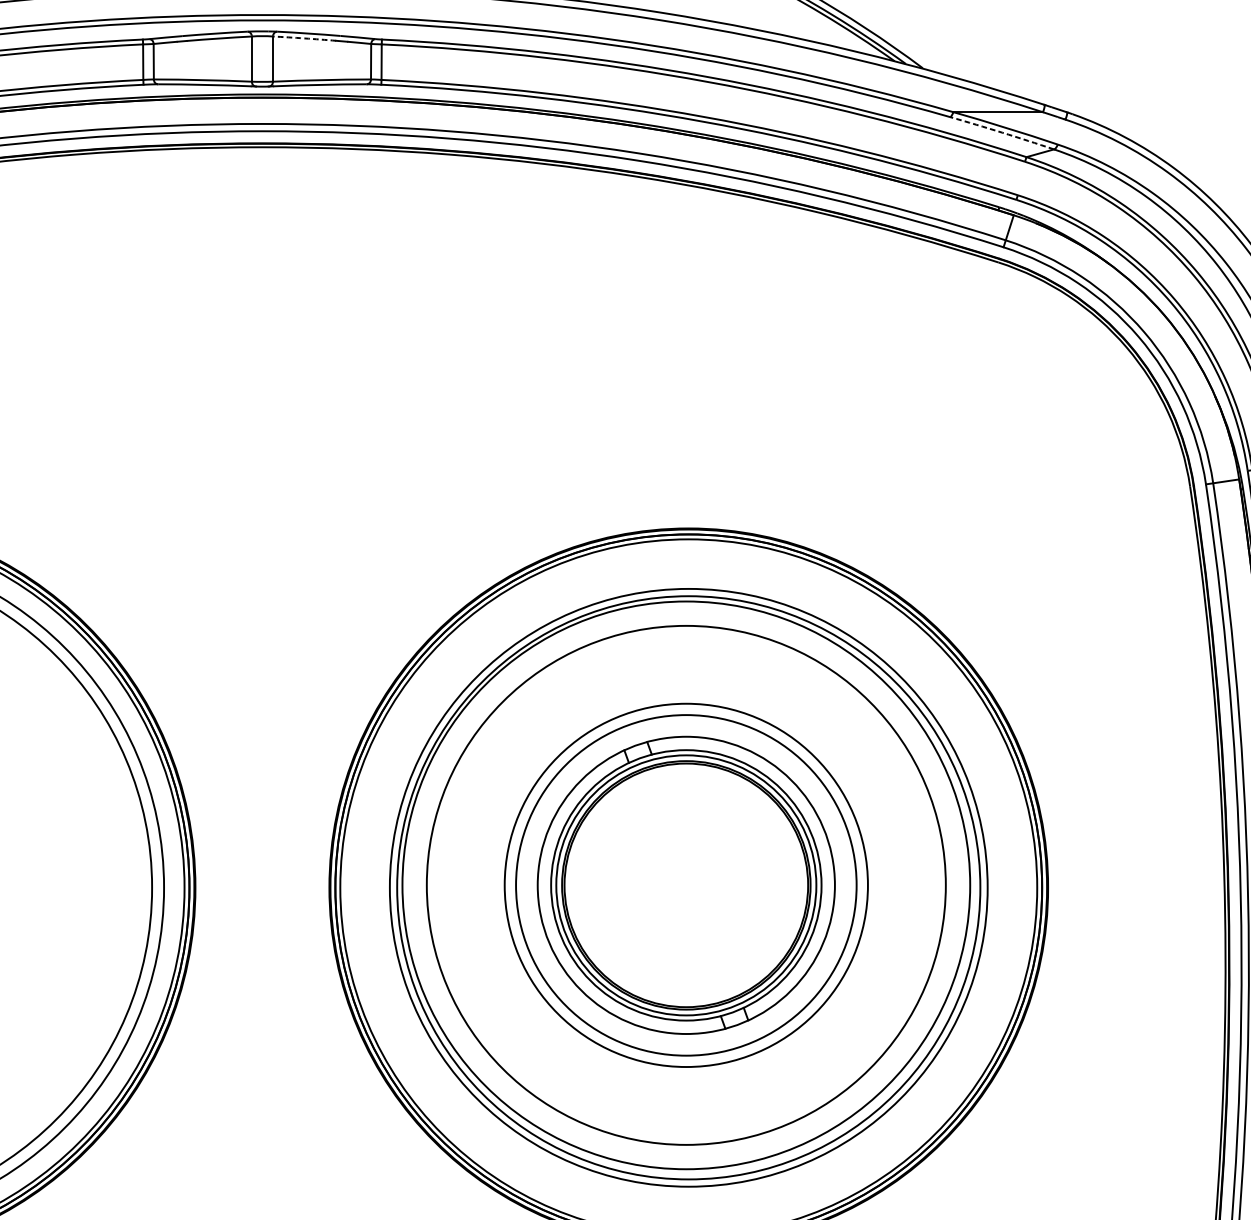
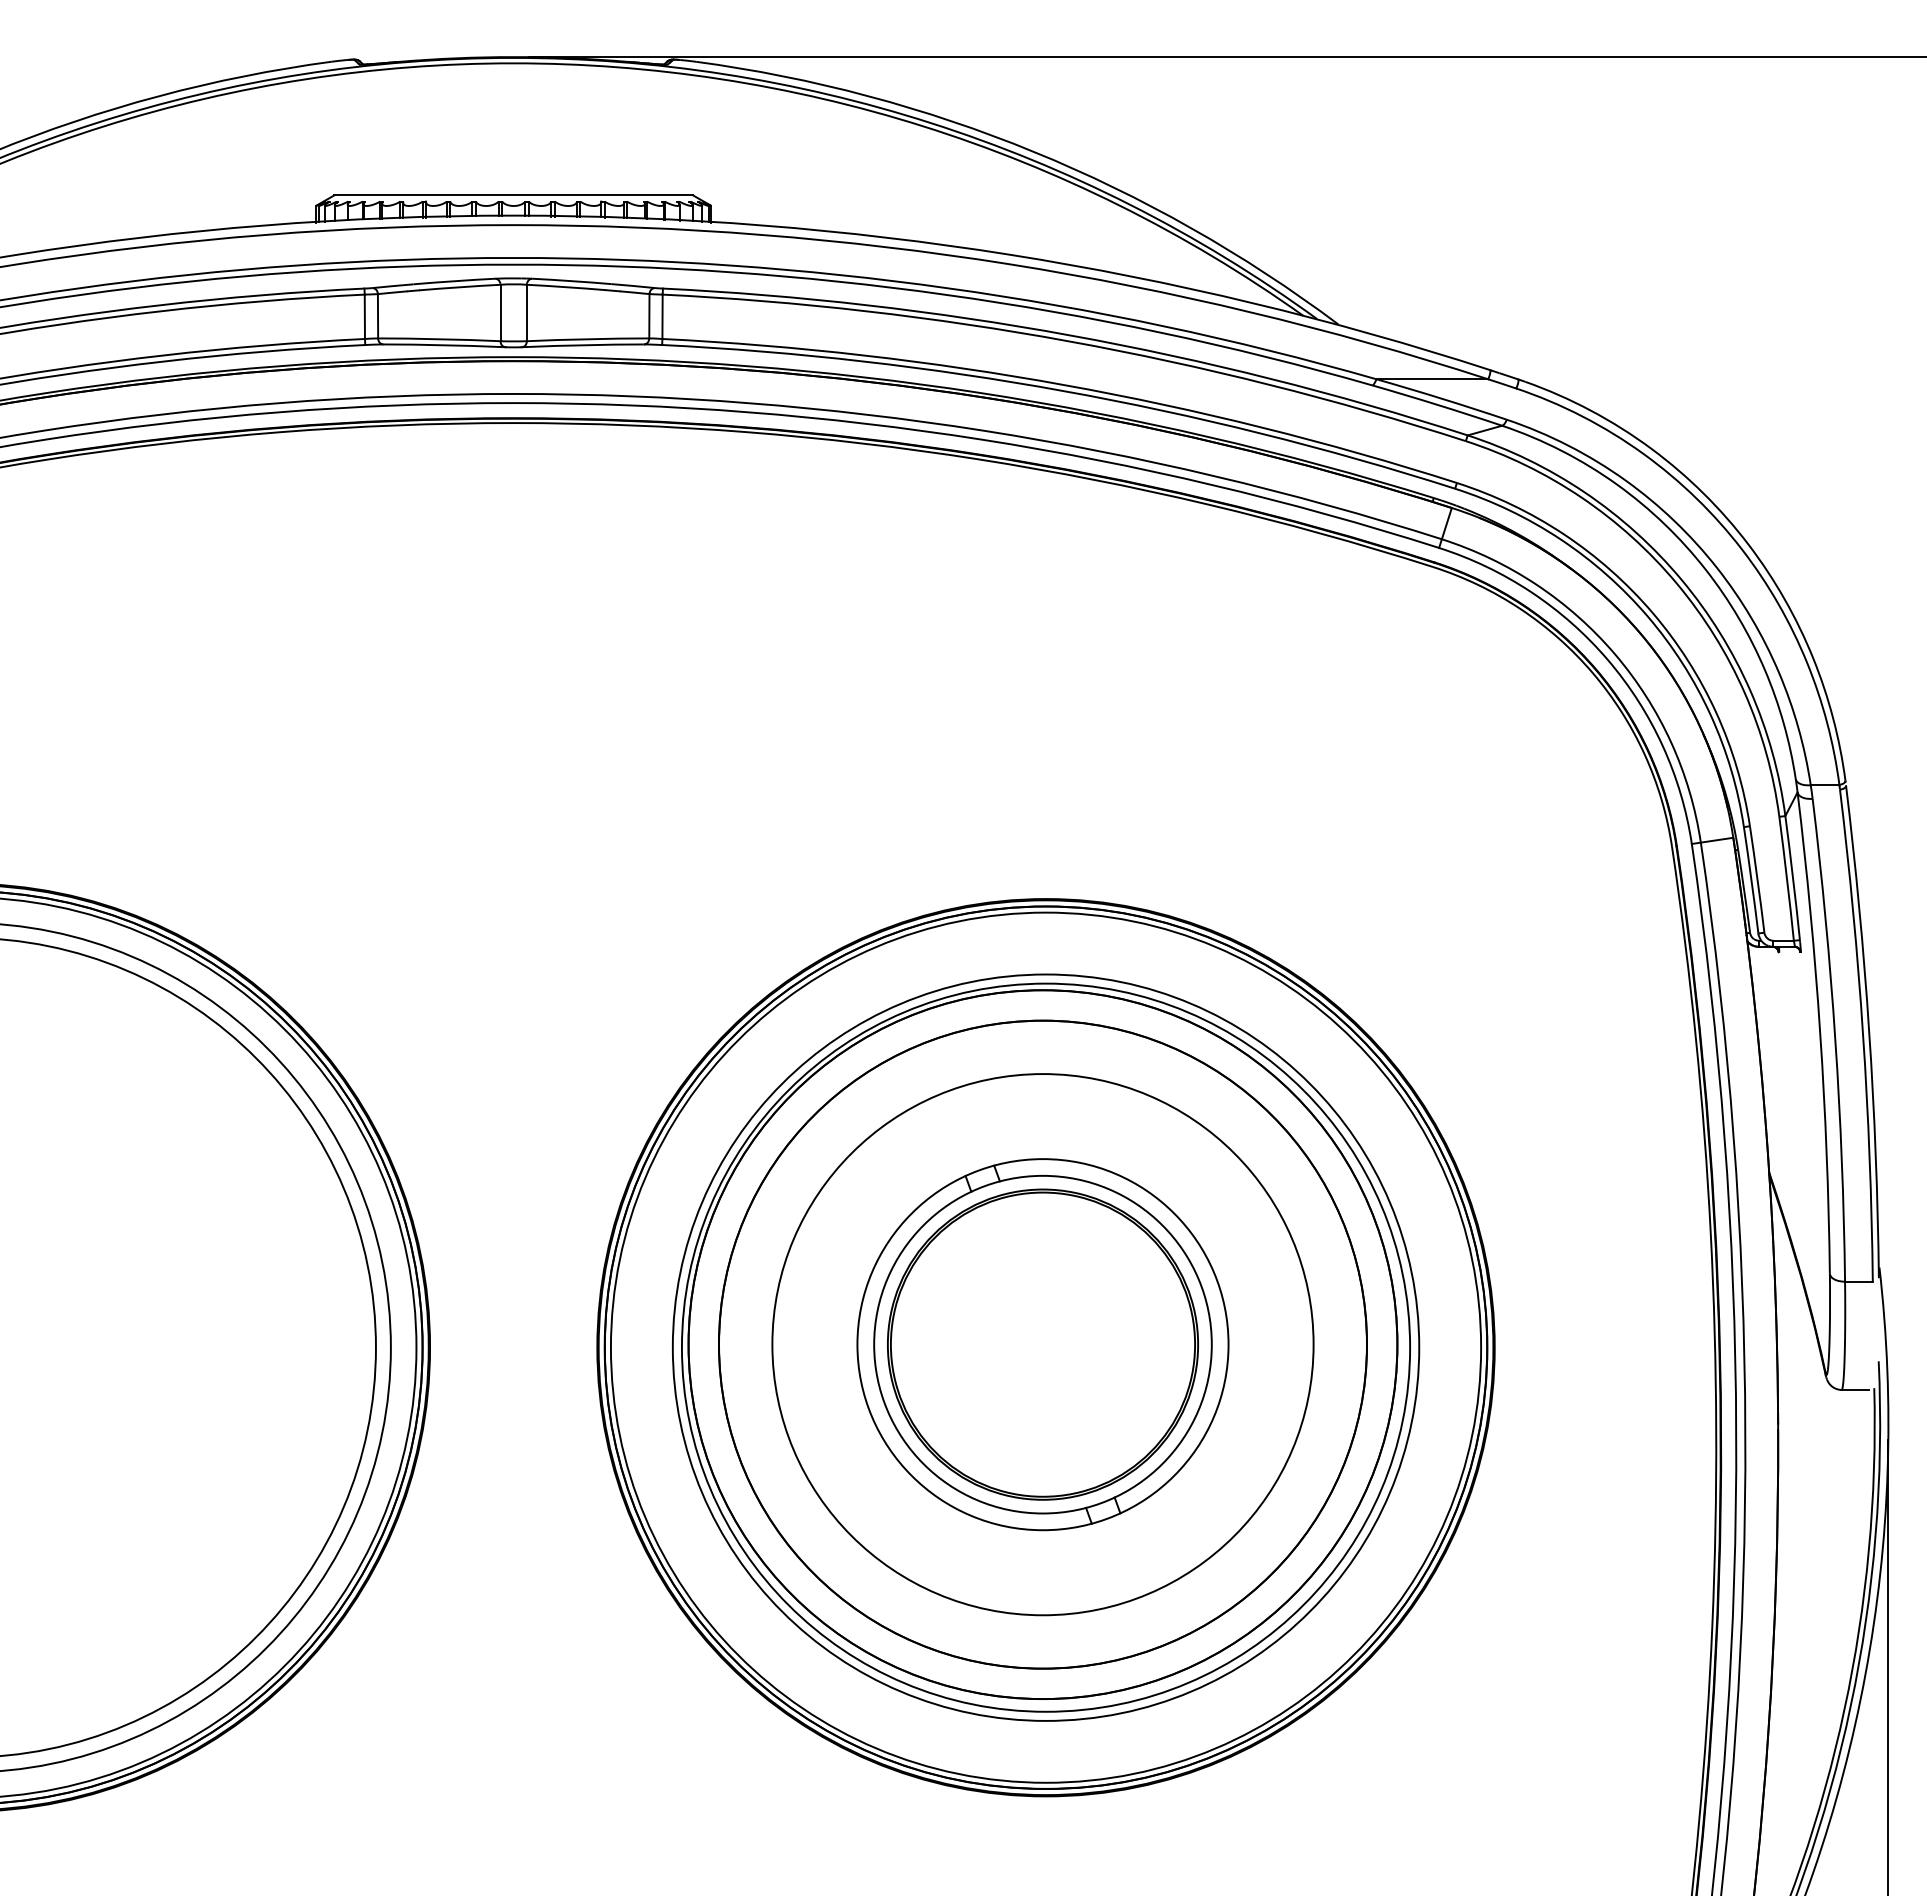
arc: (304, 38) -> (566, 287), dashed -> solid
arc: (1002, 132) -> (1437, 404), dashed -> solid
circle: (685, 885) -> (1042, 1344), size x1.43
circle: (685, 885) -> (1042, 1344), size x1.67
circle: (685, 885) -> (1042, 1344), size x1.67

